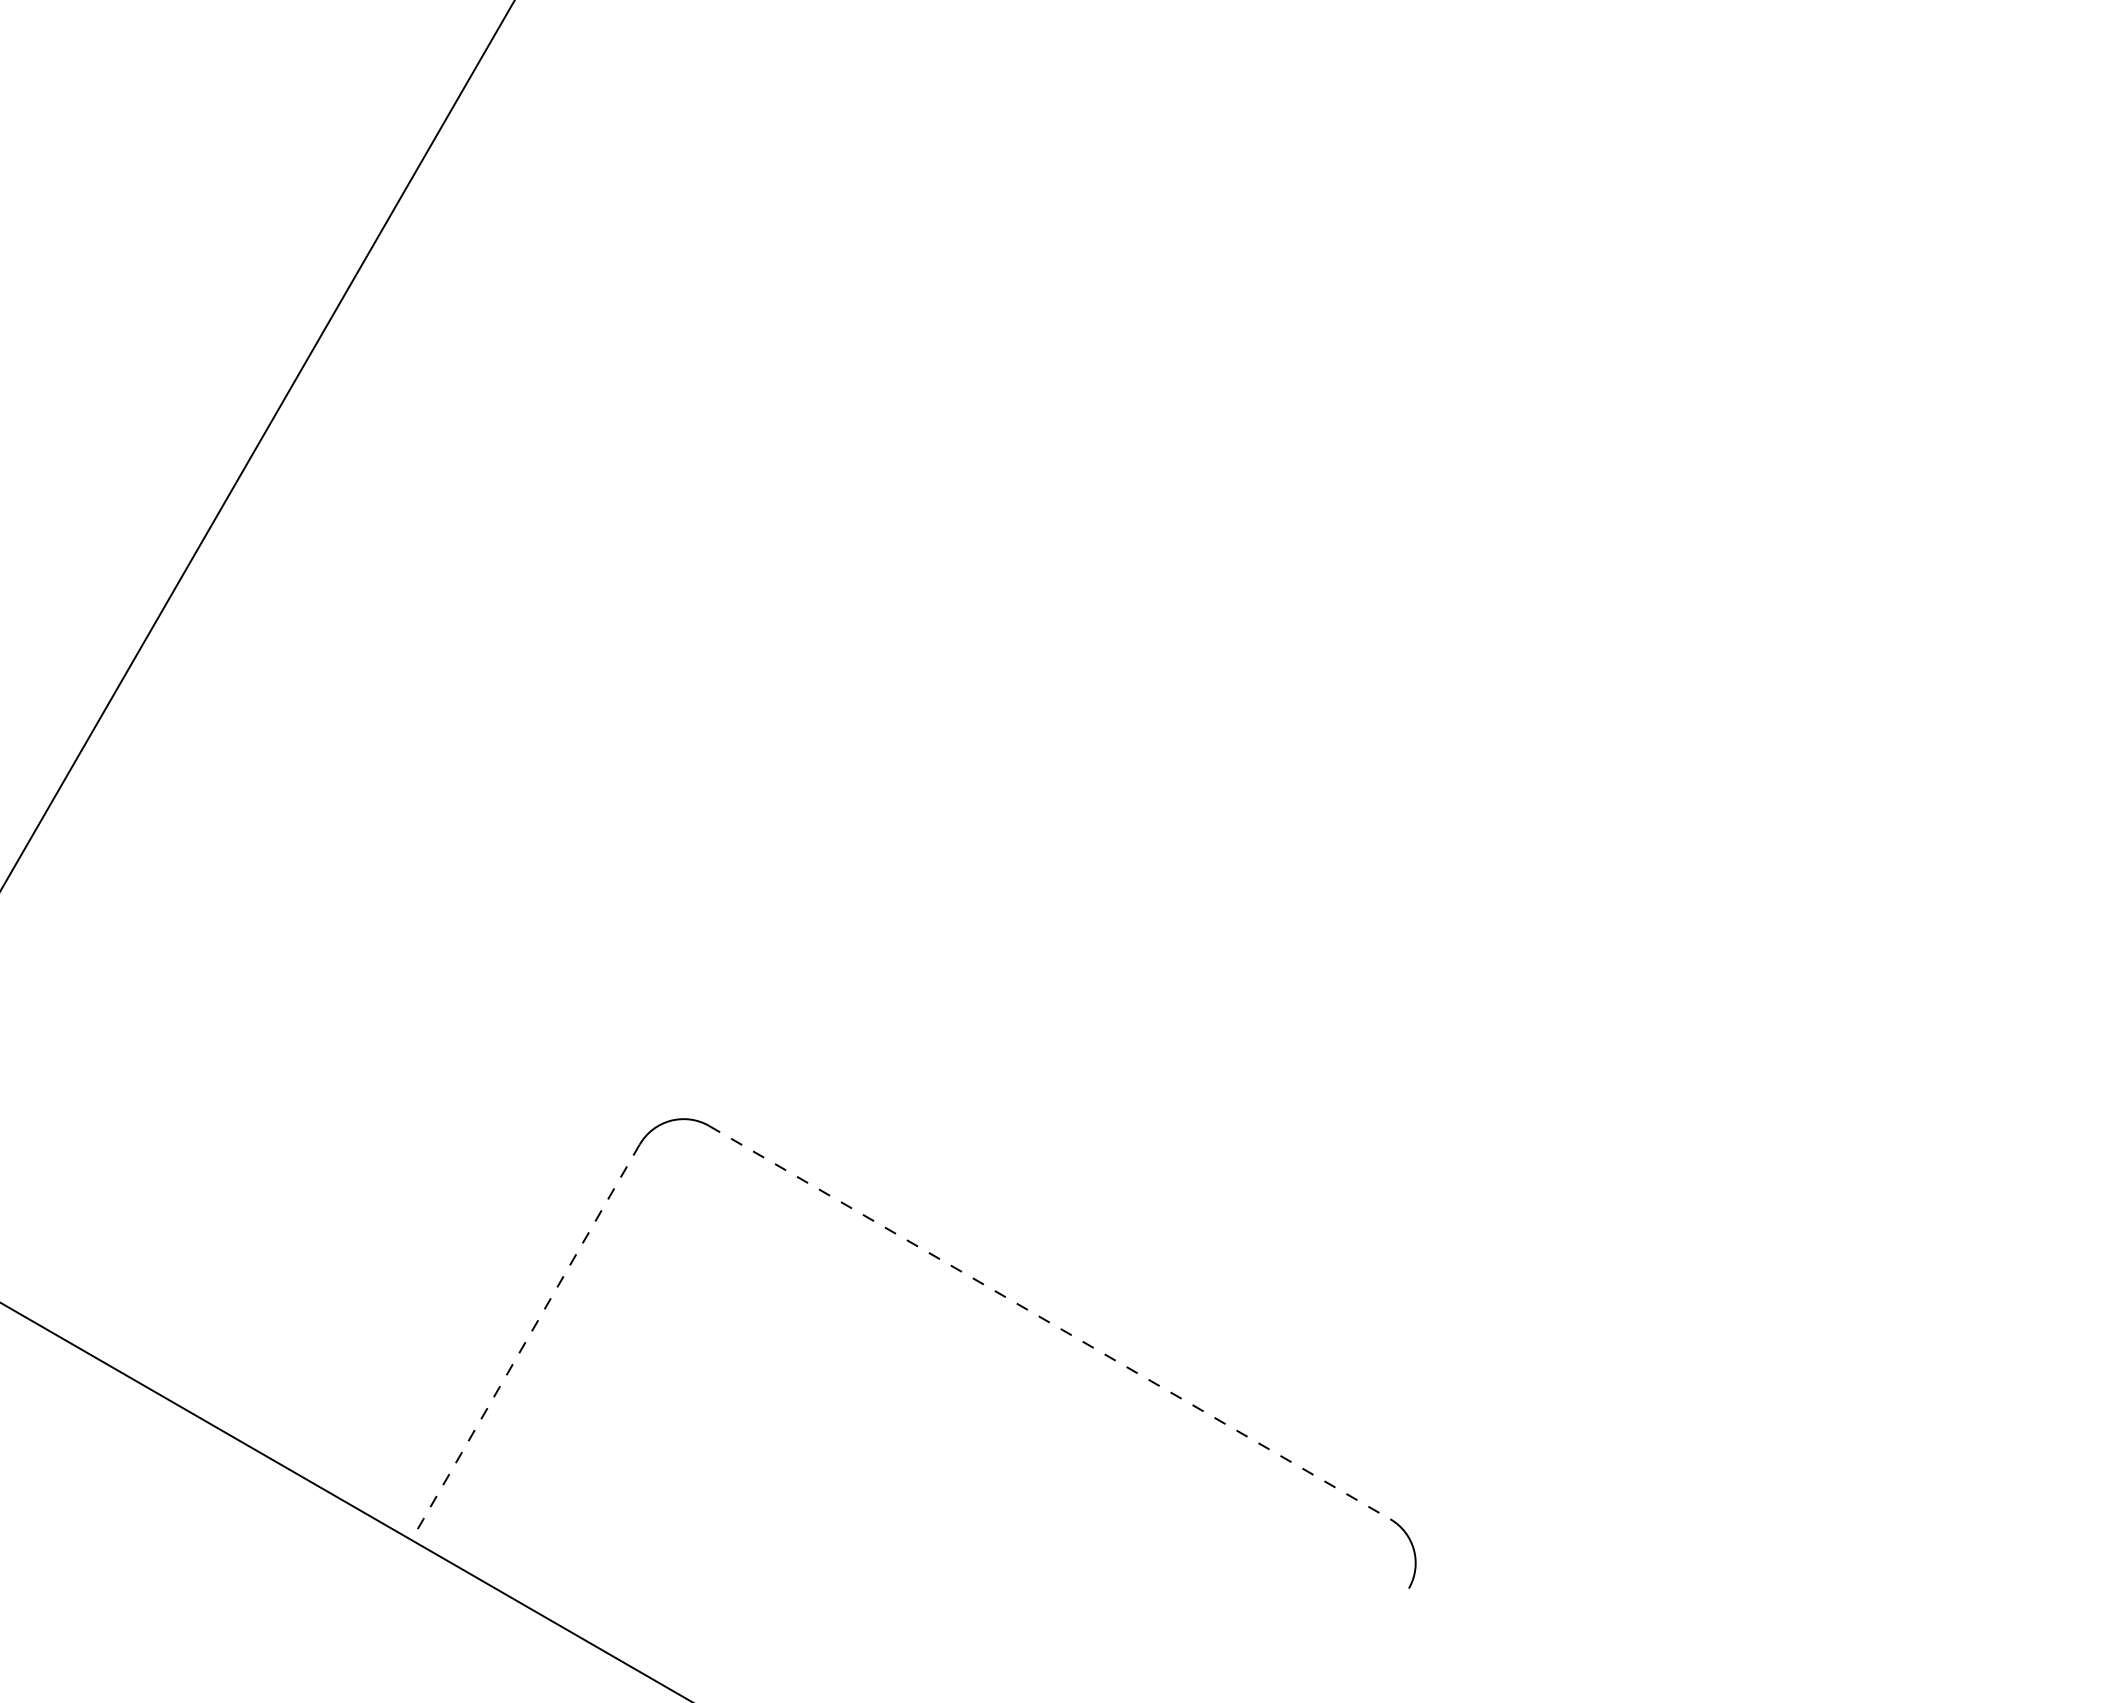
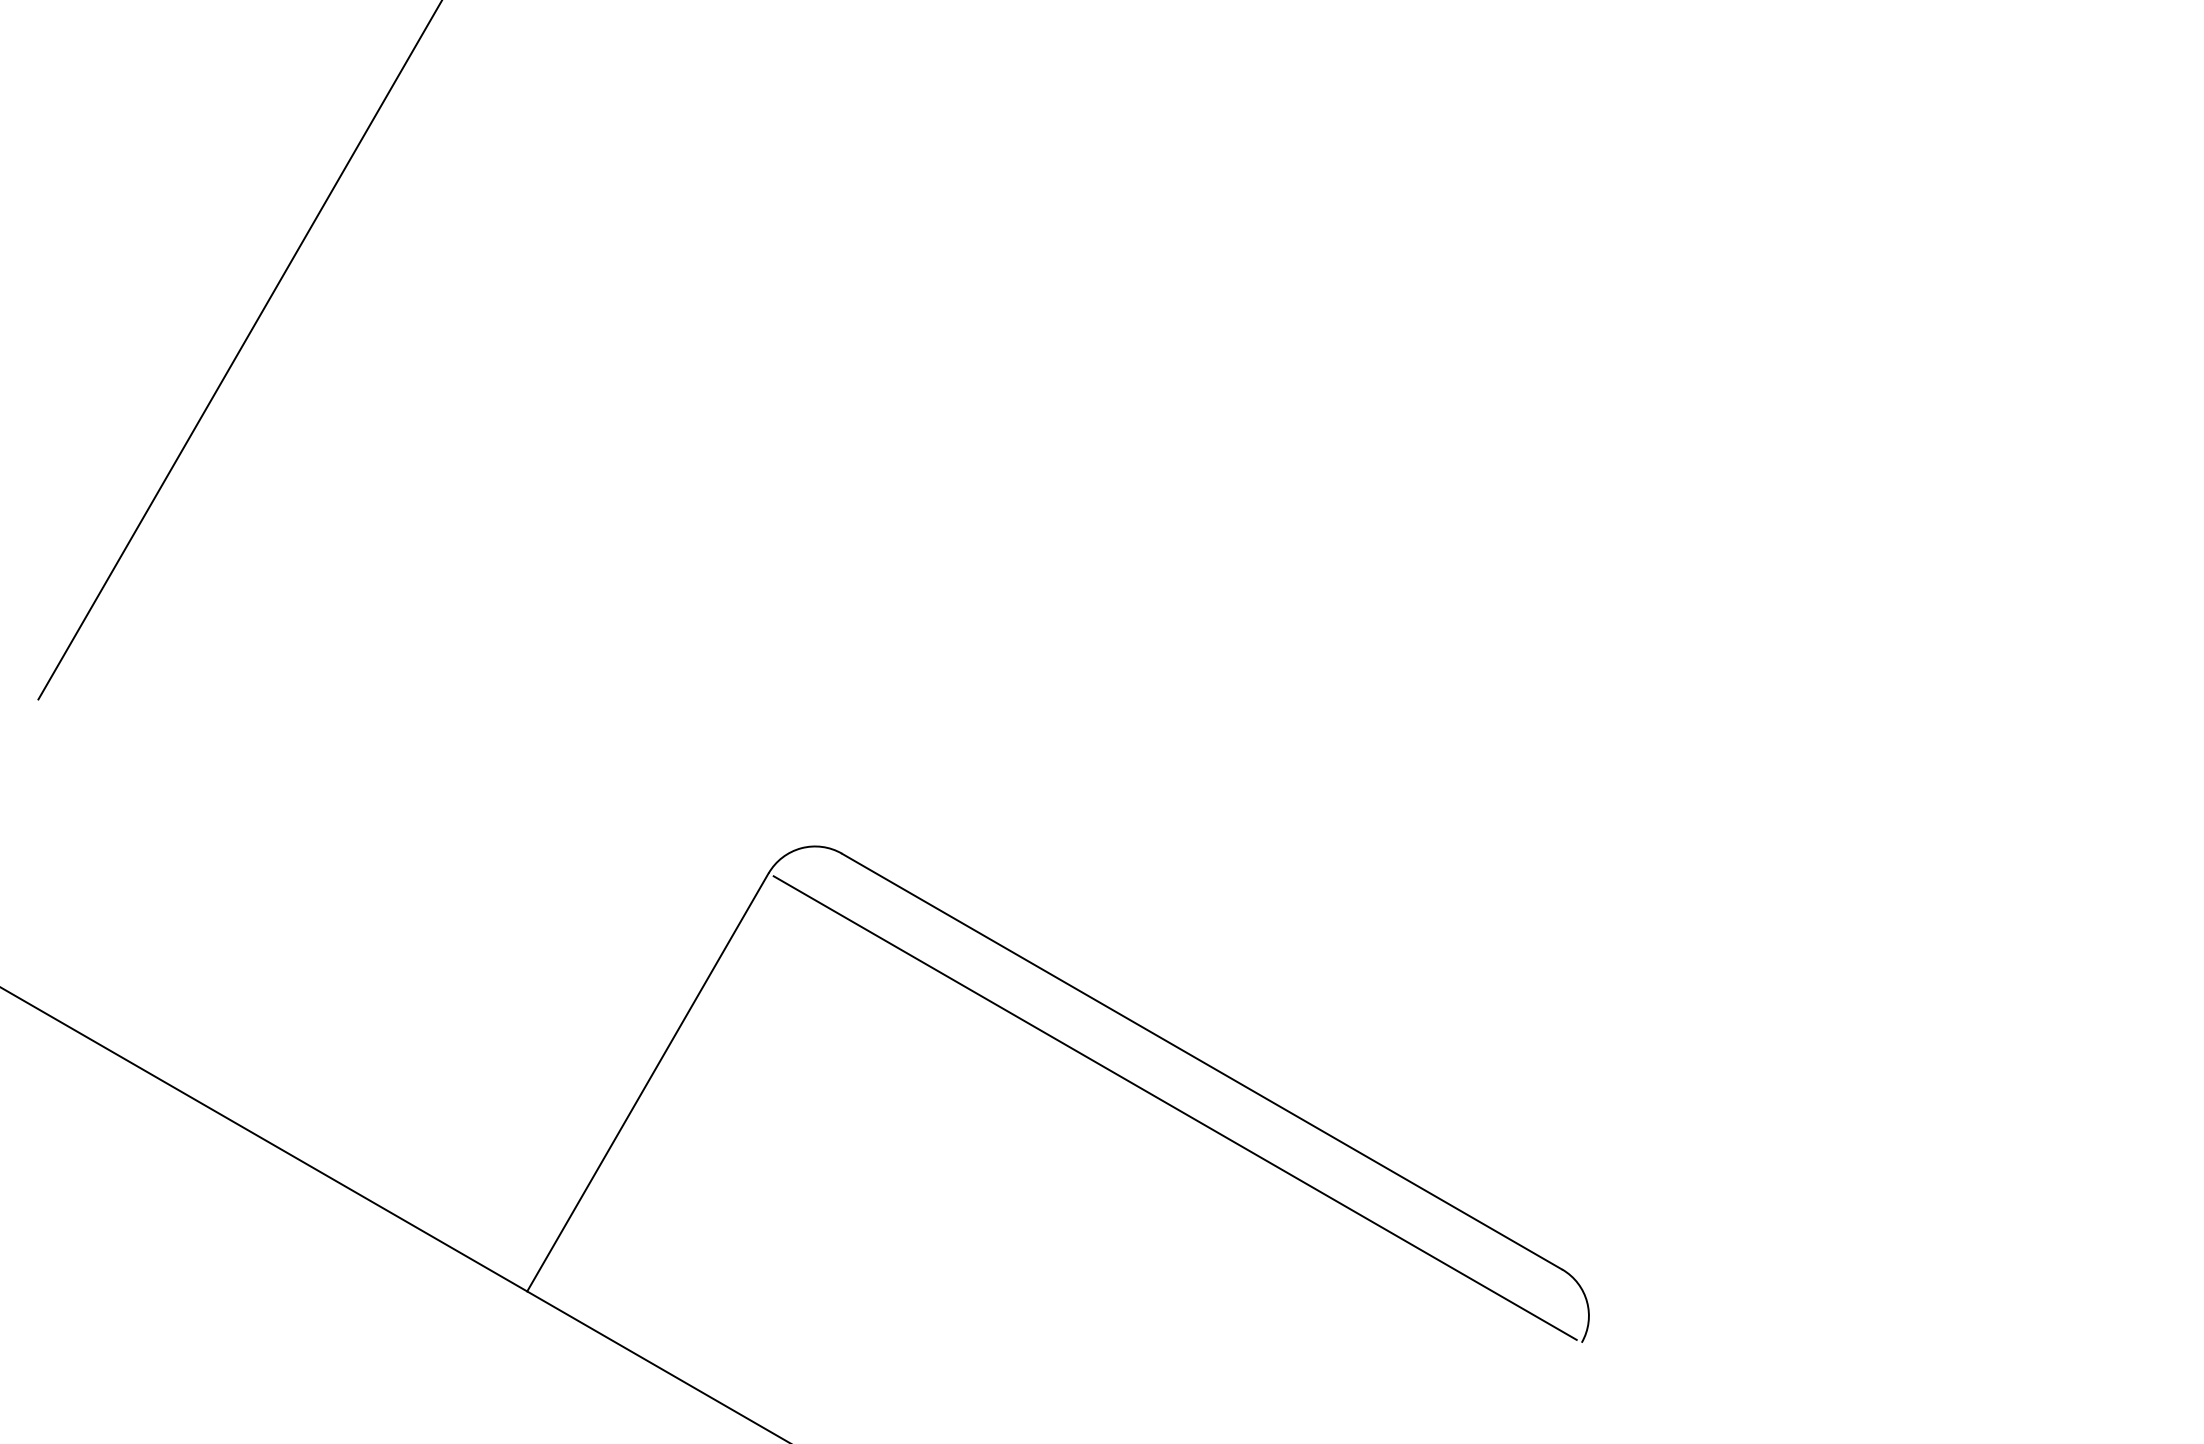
line: (1050, 1322) -> (1202, 1061), dashed -> solid
line: (525, 1342) -> (647, 1082), dashed -> solid
line: (1024, 1366) -> (1175, 1108), added

